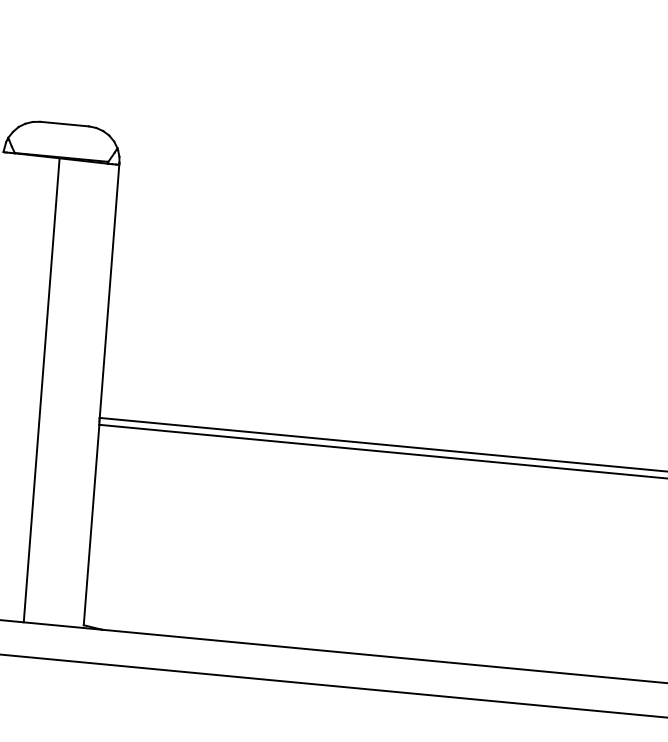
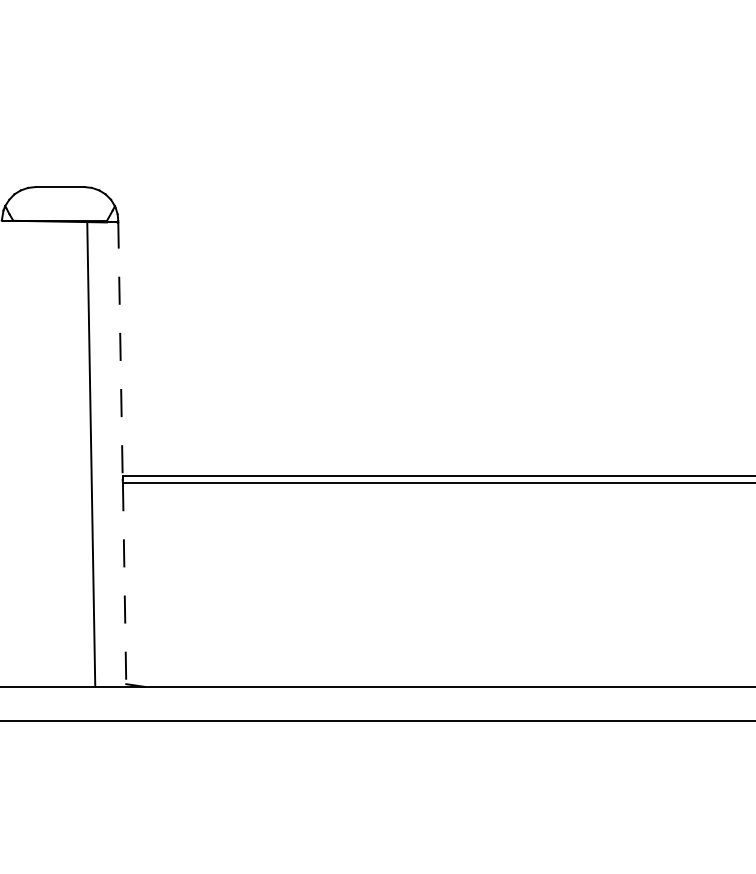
line: (109, 290) -> (120, 348), solid -> dashed
line: (41, 389) -> (91, 453), moved
line: (91, 524) -> (124, 583), solid -> dashed

